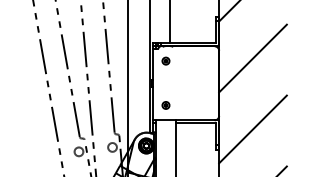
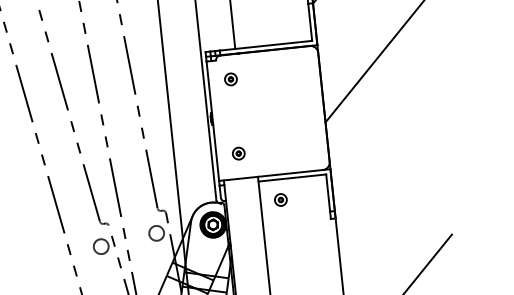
line: (252, 129) -> (387, 178), removed
part: (187, 135) -> (280, 200), added

